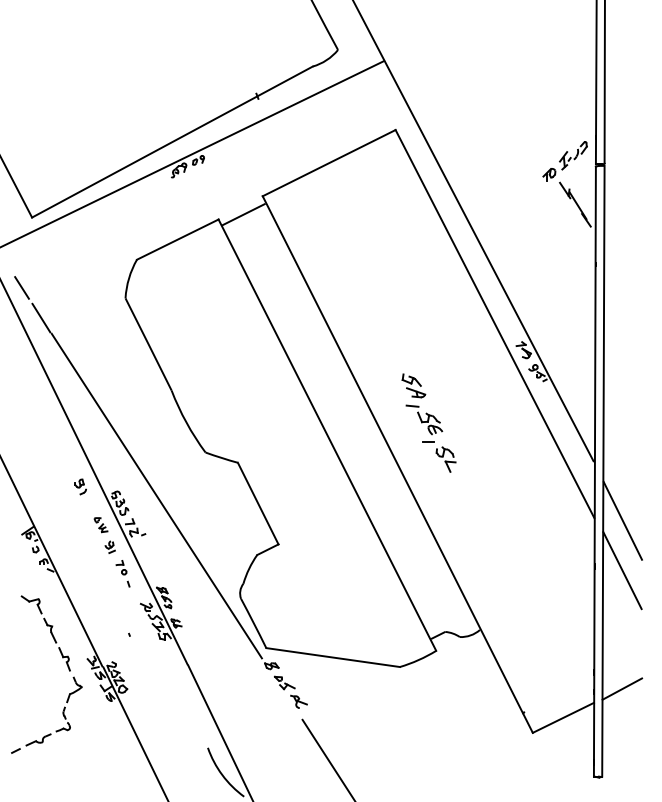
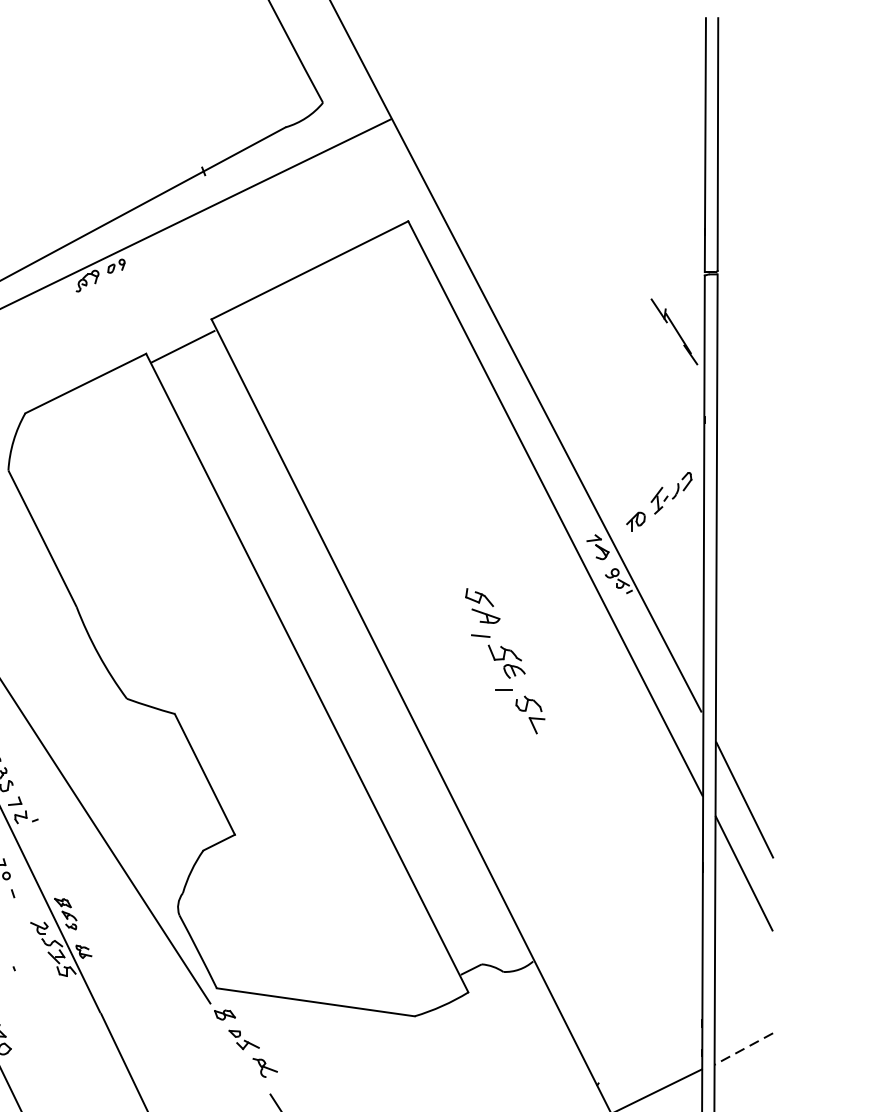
part: (564, 161) -> (658, 501), moved
part: (428, 422) -> (504, 660), moved
line: (621, 689) -> (742, 1049), solid -> dashed

